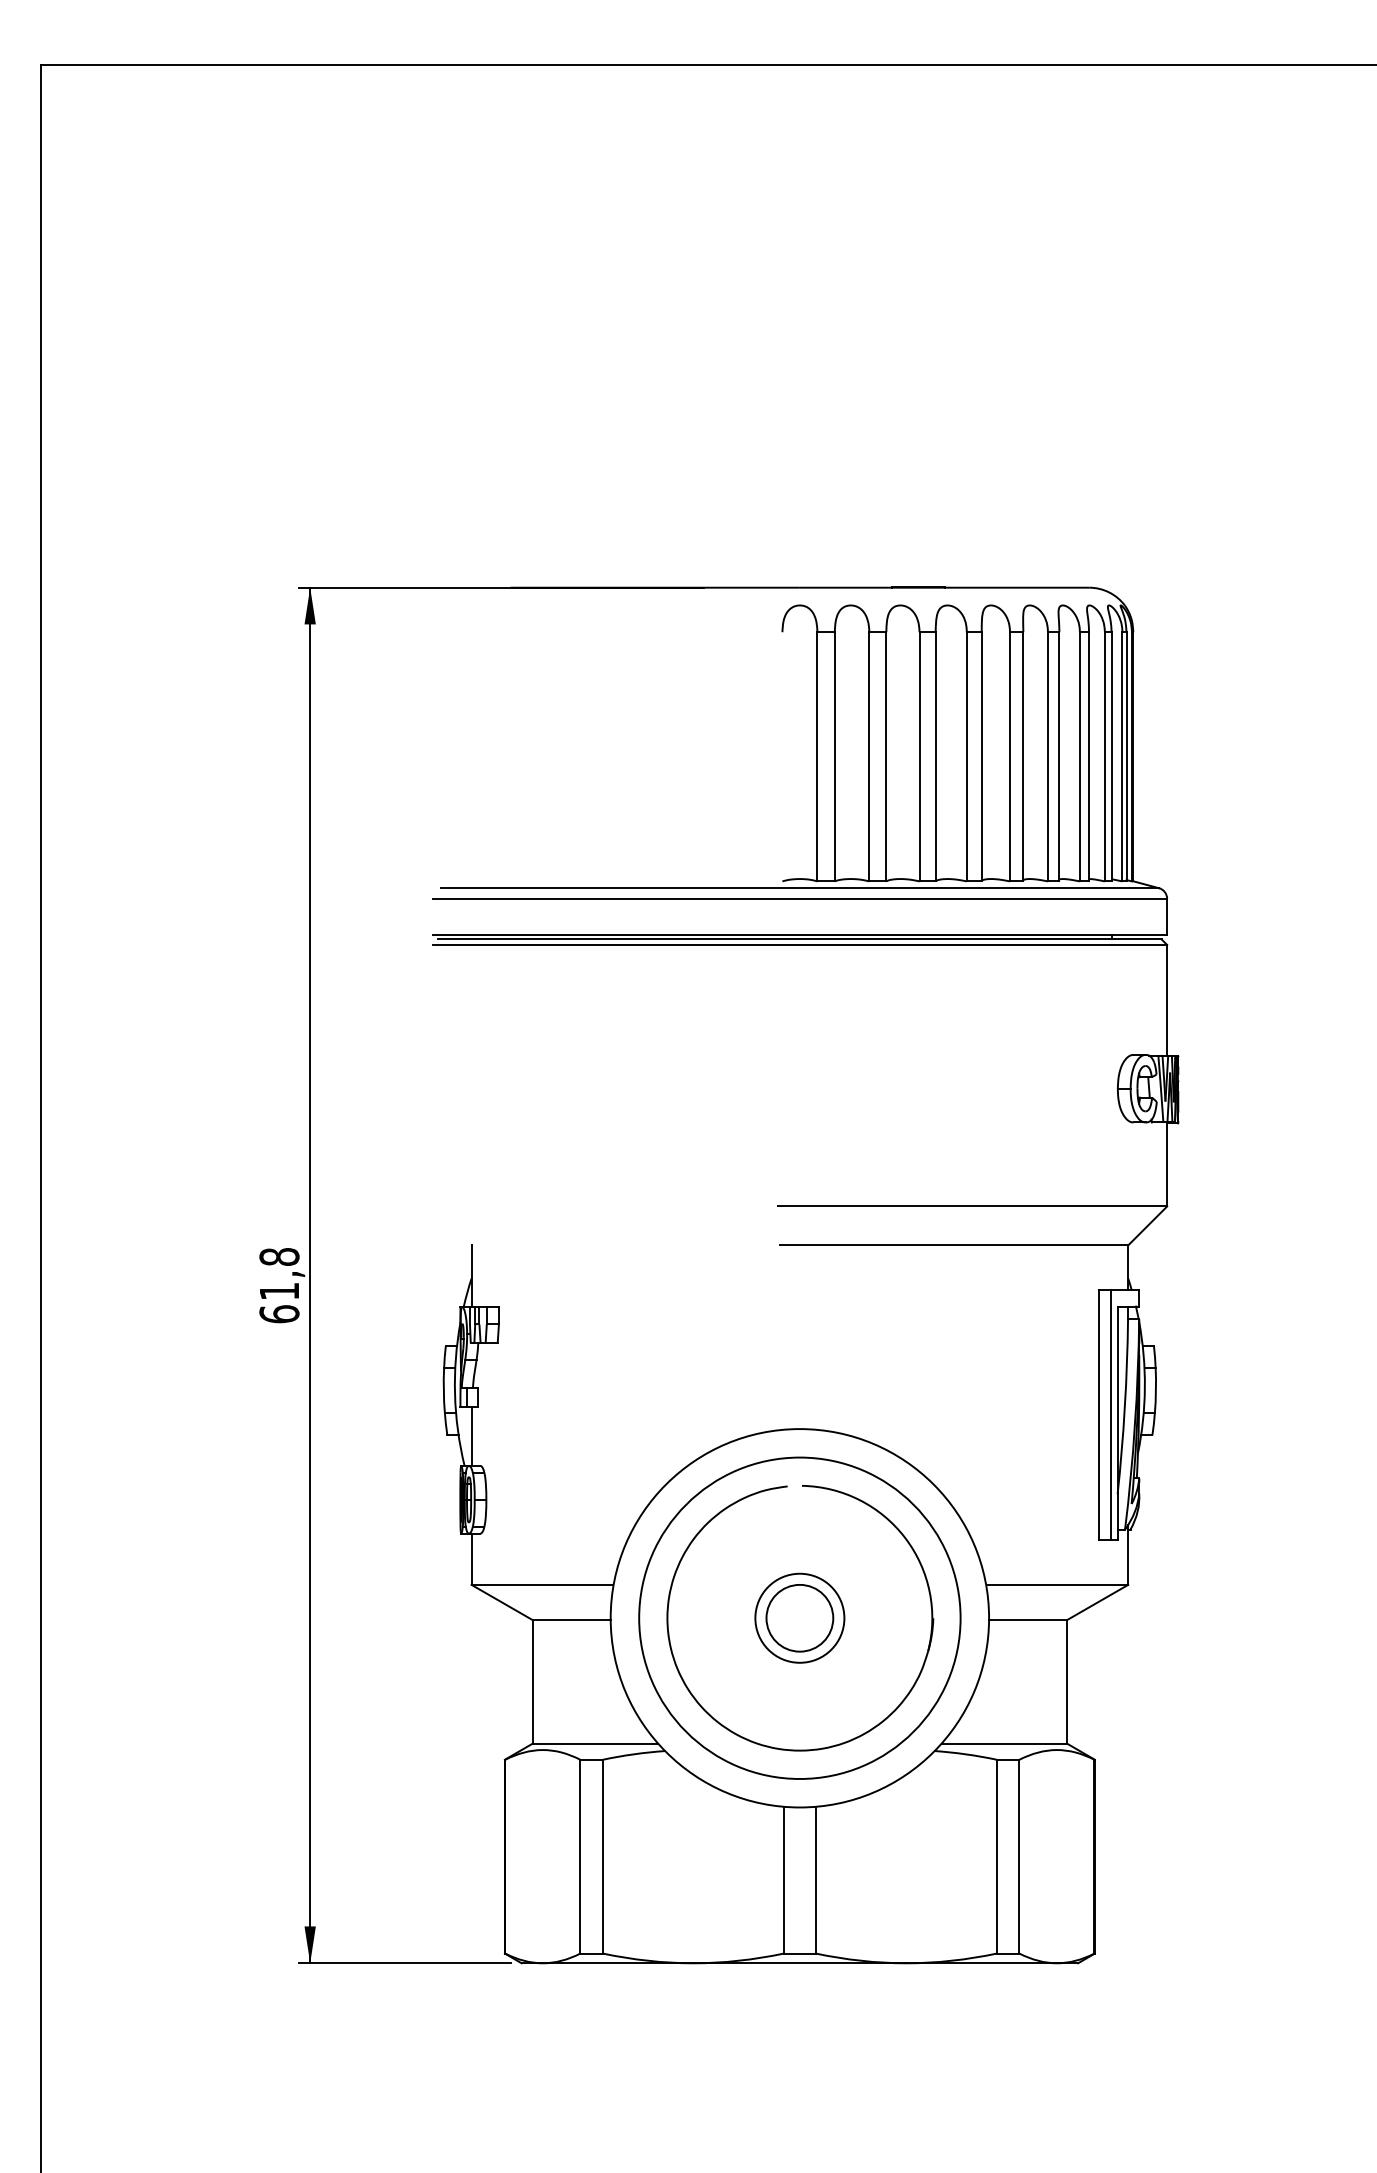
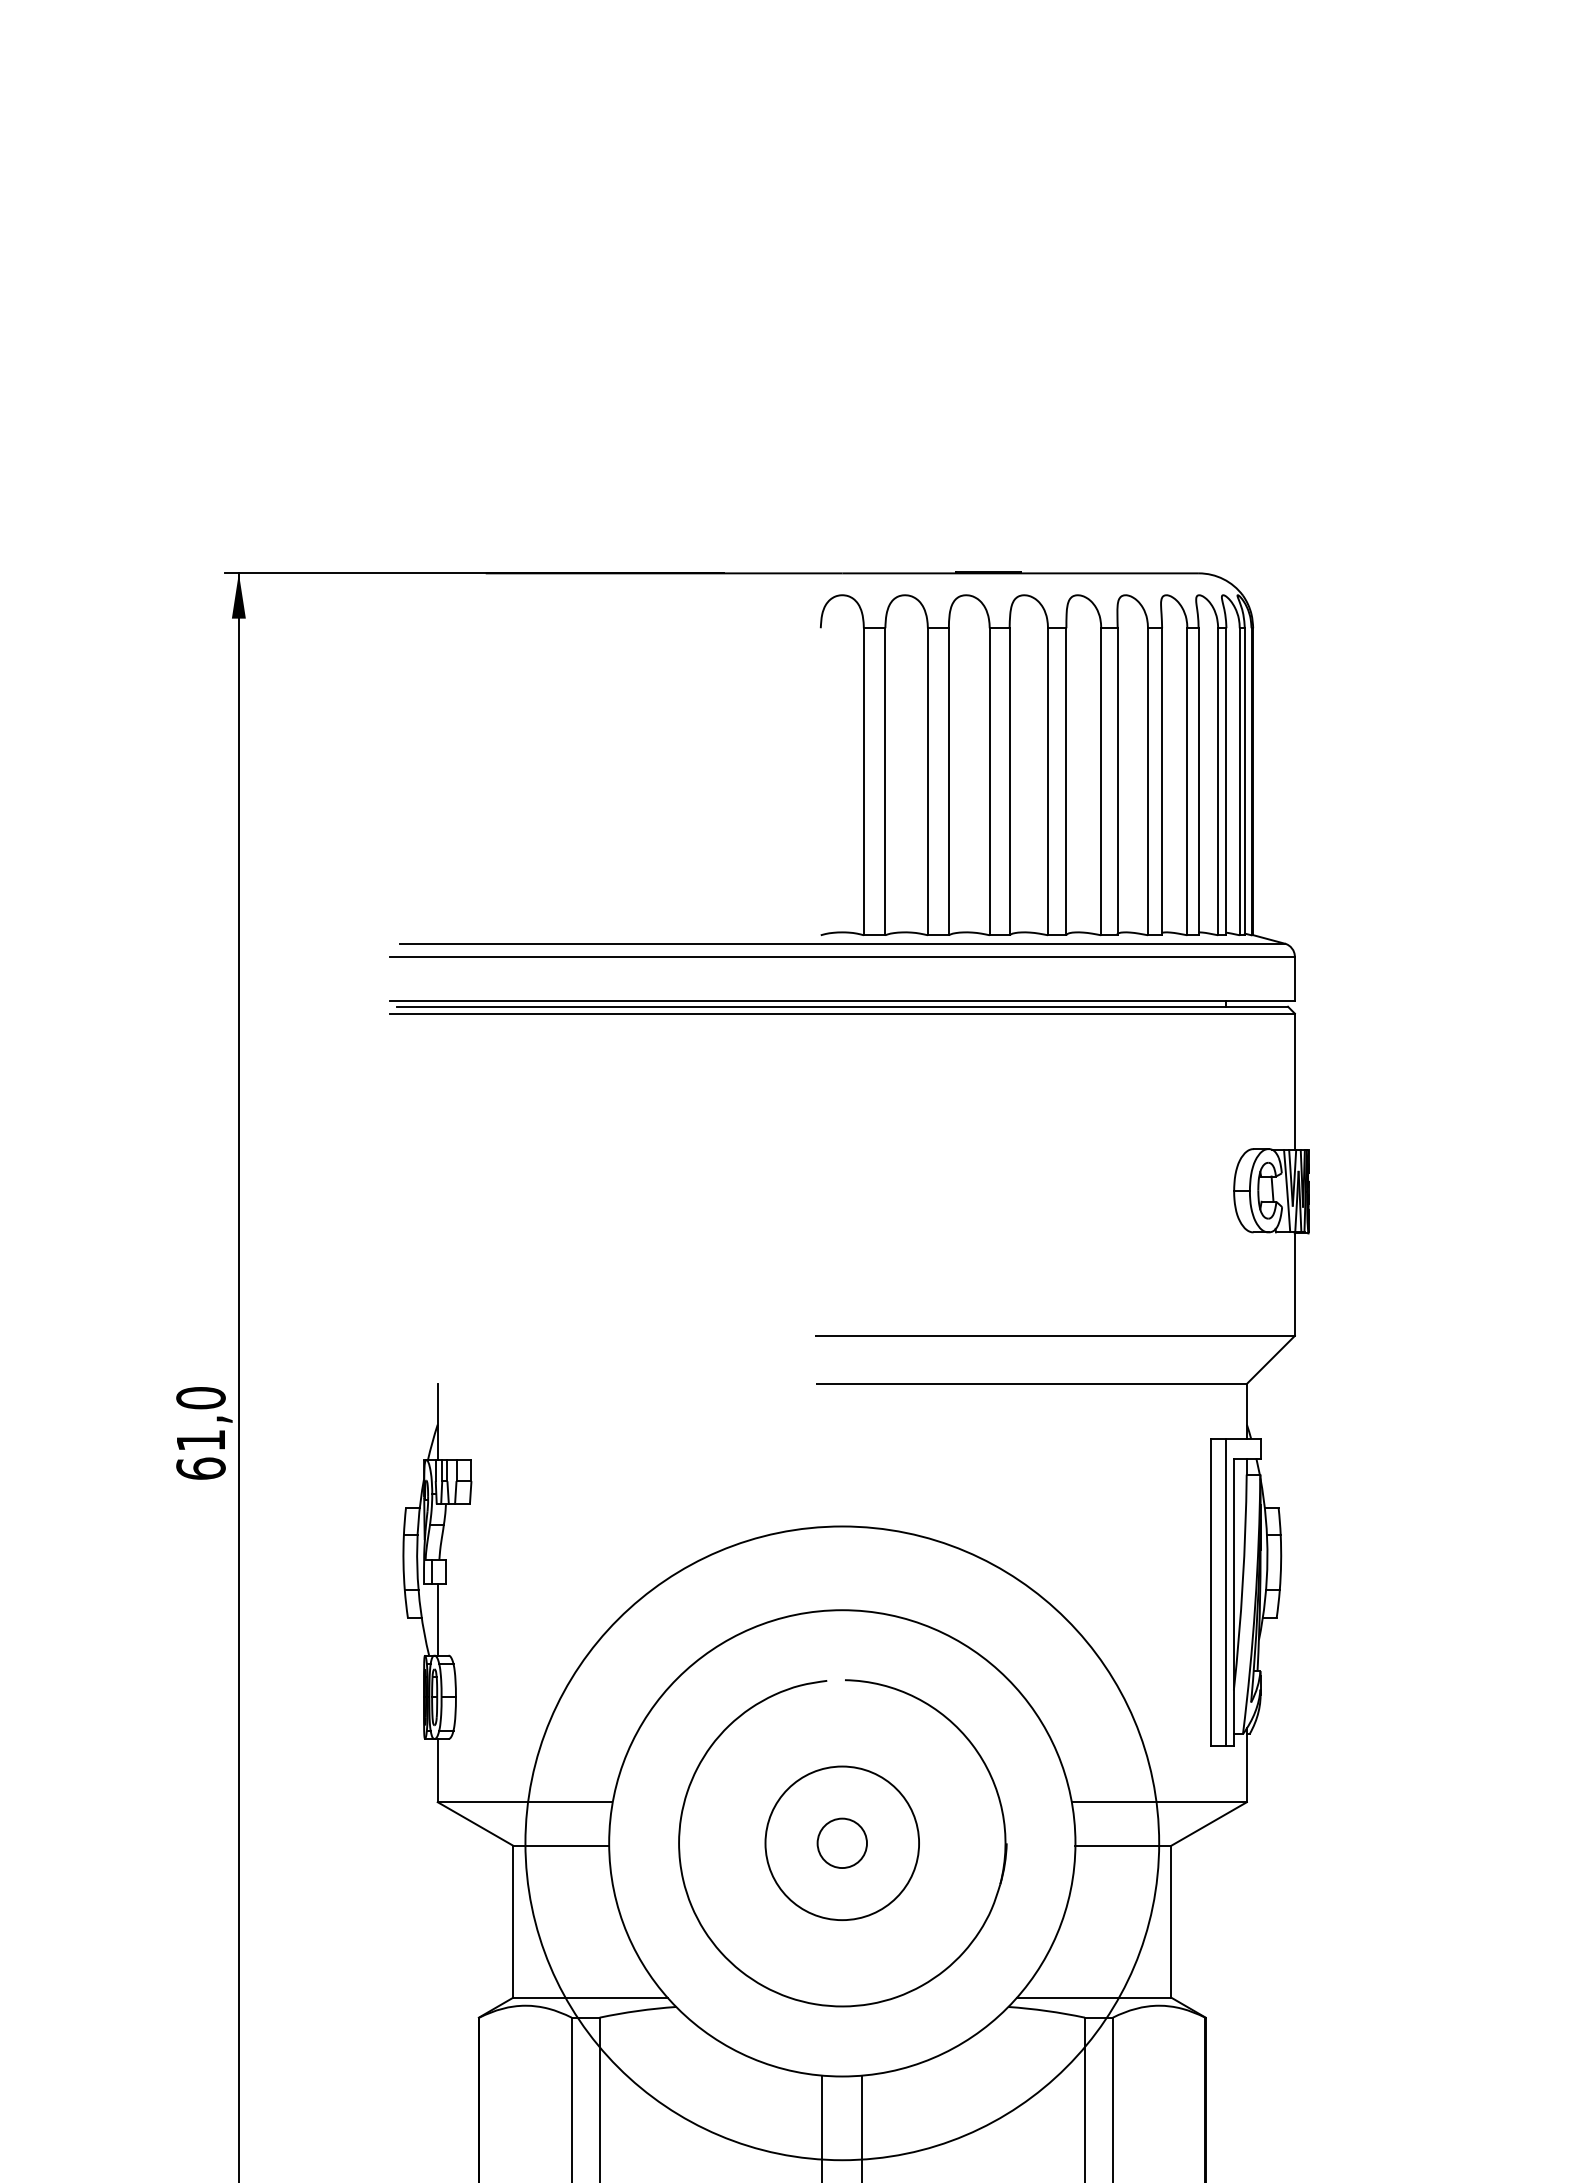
text: (279, 1256) -> (201, 1397), 61,8 -> 61,0
circle: (799, 1617) -> (841, 1842), size x0.6
circle: (799, 1617) -> (841, 1842), size x1.4
circle: (799, 1617) -> (841, 1842), size x1.6

